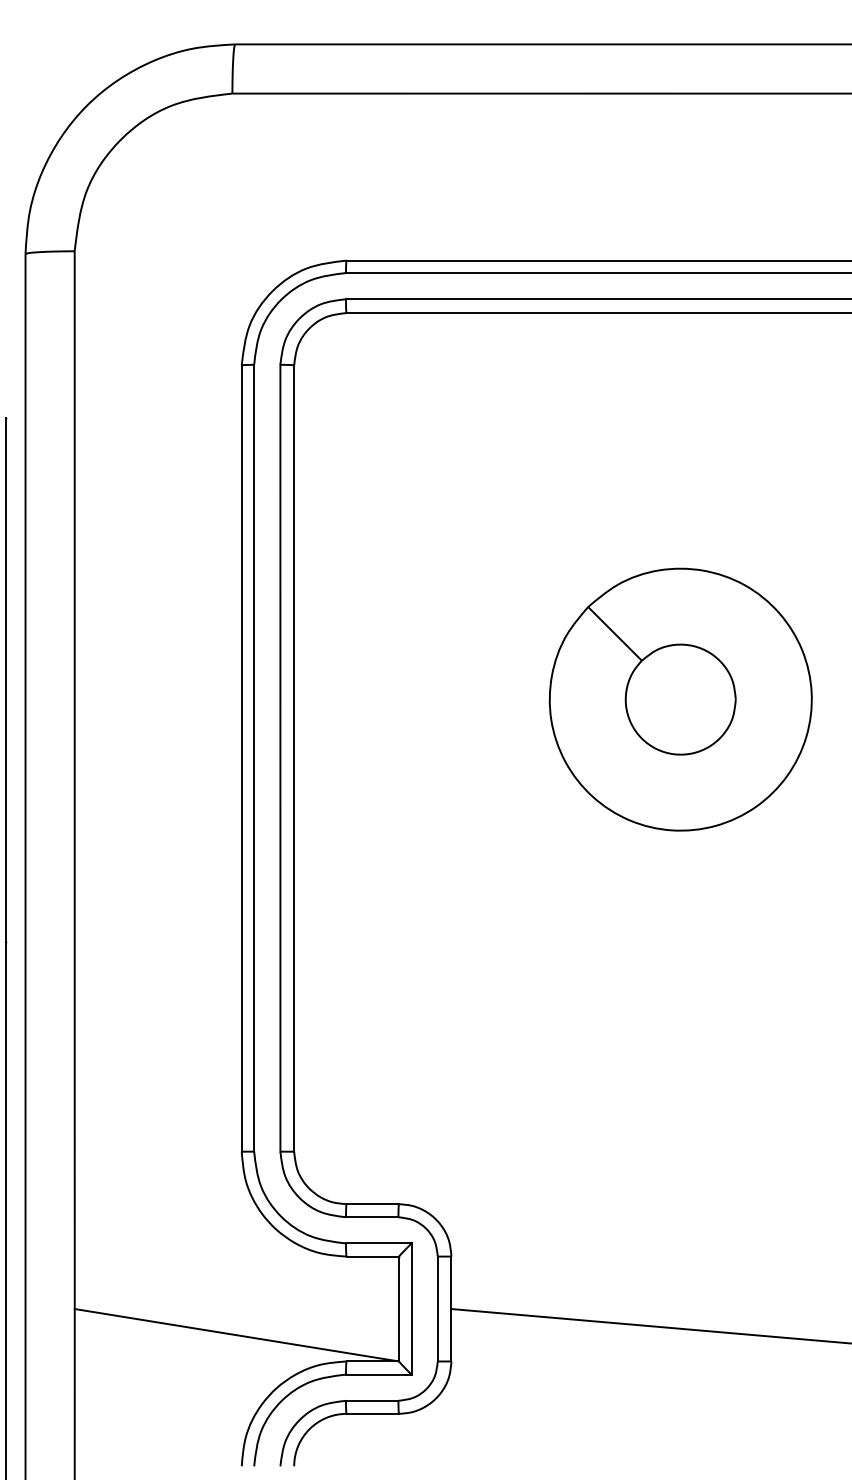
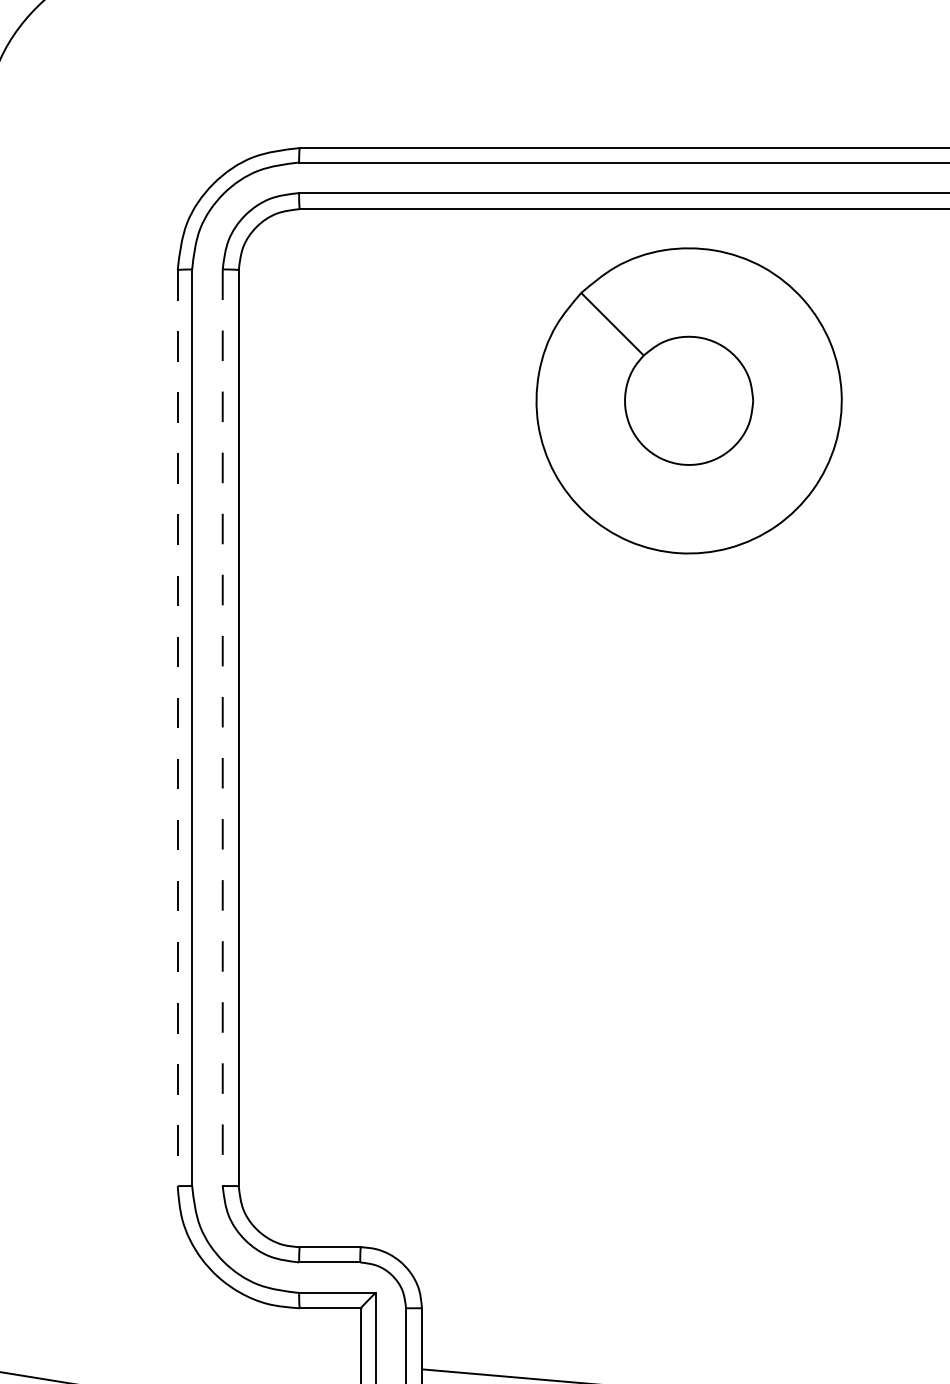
part: (680, 699) -> (688, 400), moved
line: (280, 758) -> (222, 728), solid -> dashed
line: (241, 759) -> (177, 729), solid -> dashed

